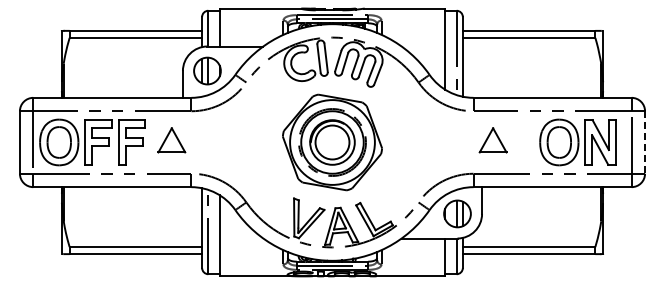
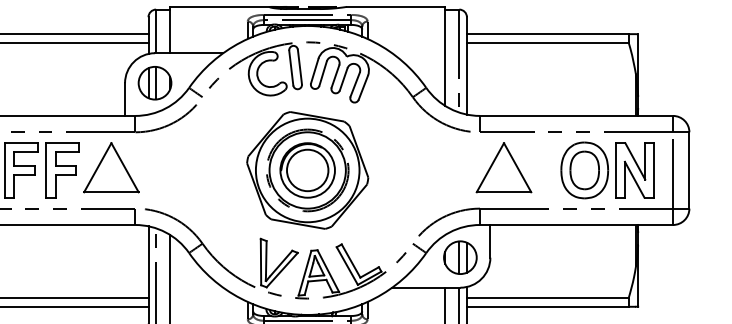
part: (171, 140) -> (111, 168), size x1.67
part: (492, 140) -> (503, 168), size x1.67
line: (645, 143) -> (689, 171), dashed -> solid

